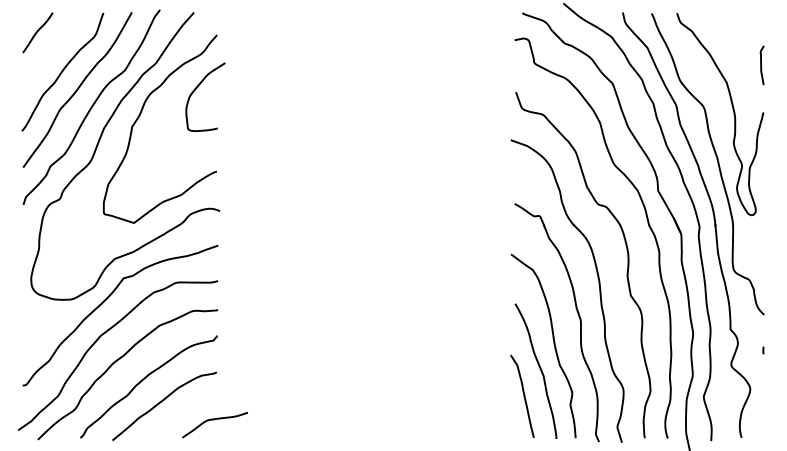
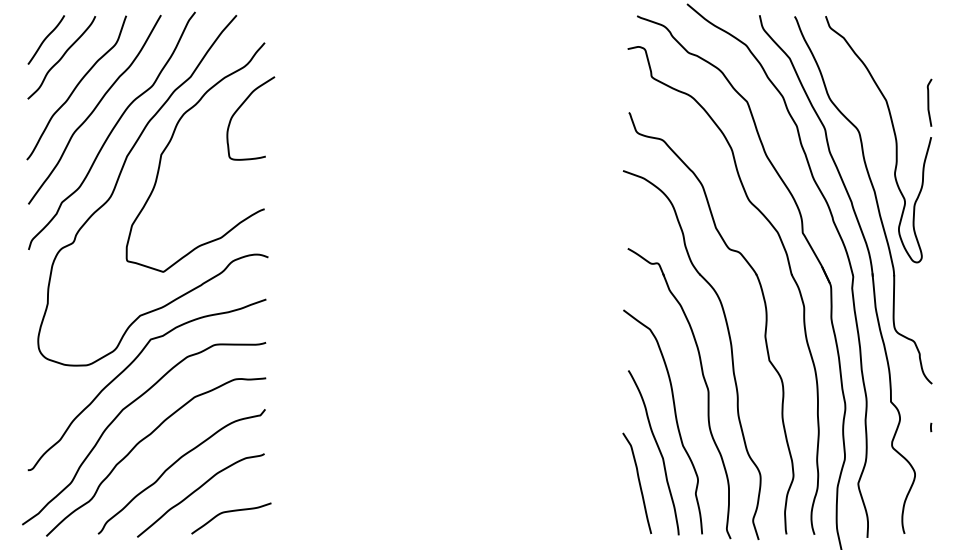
curve: (50, 47) -> (61, 57), added
curve: (762, 65) -> (929, 102), moved
curve: (214, 420) -> (230, 512), moved

